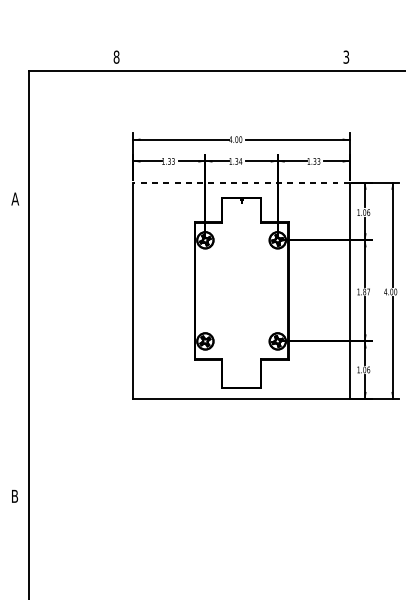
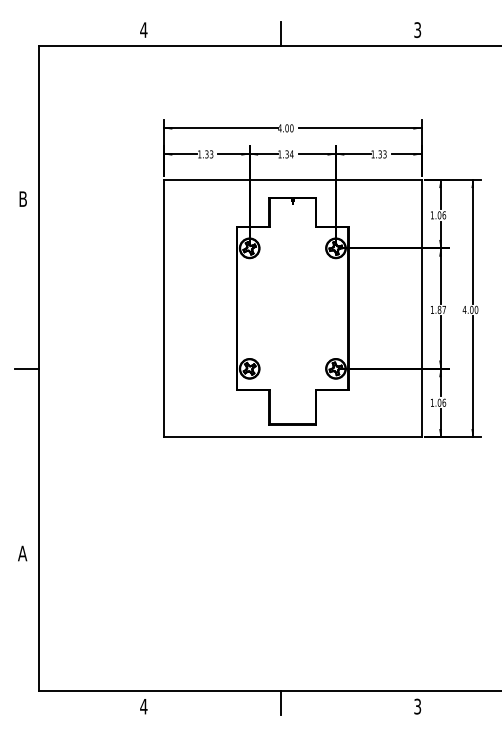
text: (116, 56) -> (143, 29), 8 -> 4
line: (231, 60) -> (280, 34), added
line: (241, 182) -> (292, 179), dashed -> solid
text: (14, 198) -> (22, 198), A -> B
line: (18, 341) -> (27, 368), added
text: (14, 496) -> (22, 553), B -> A

